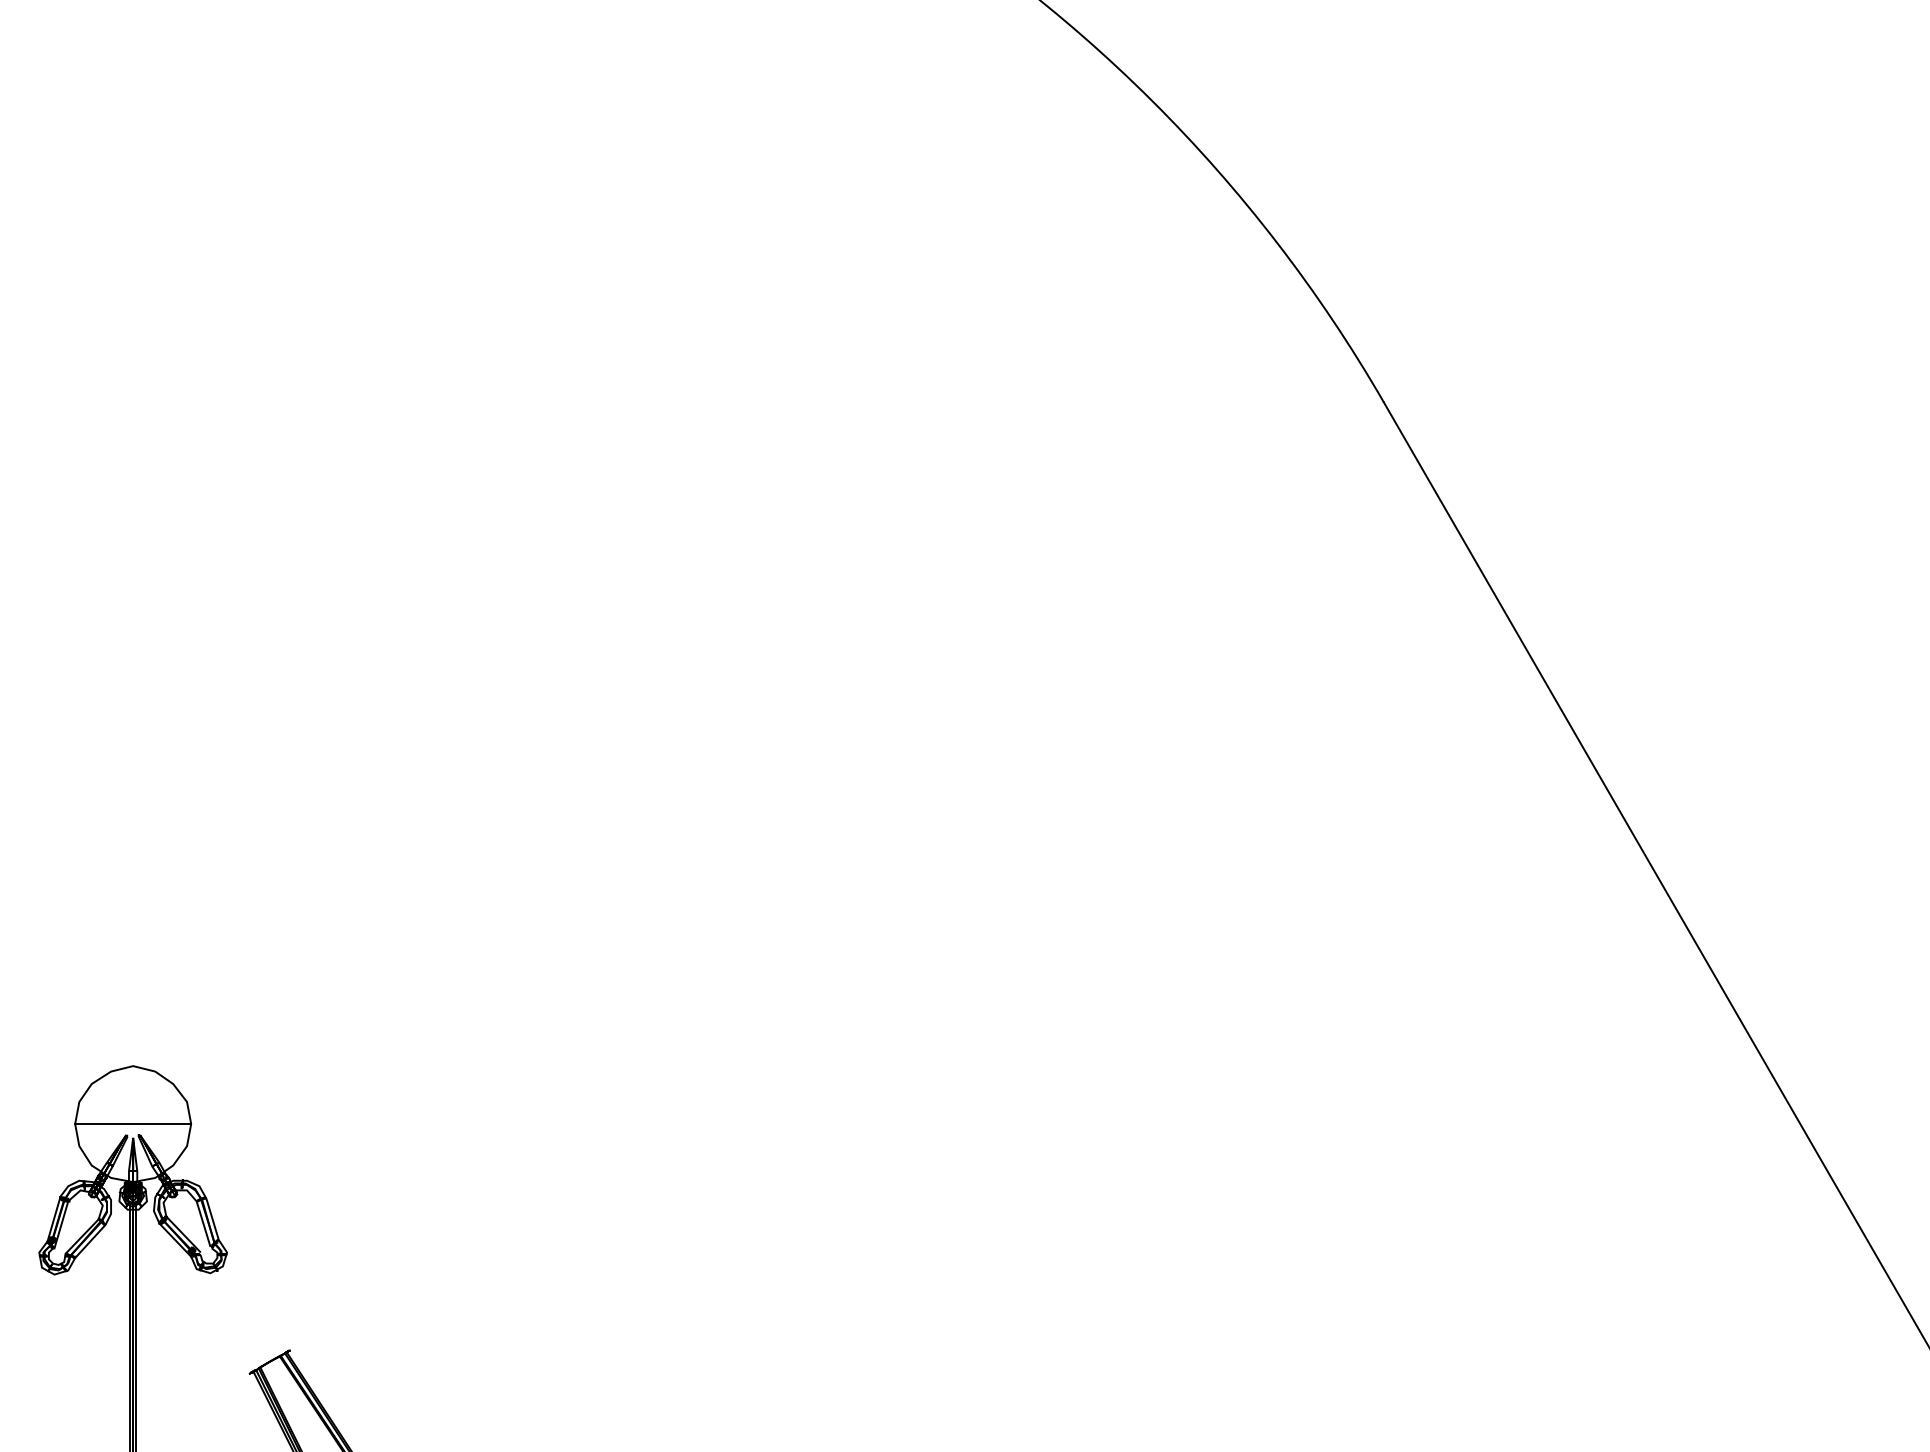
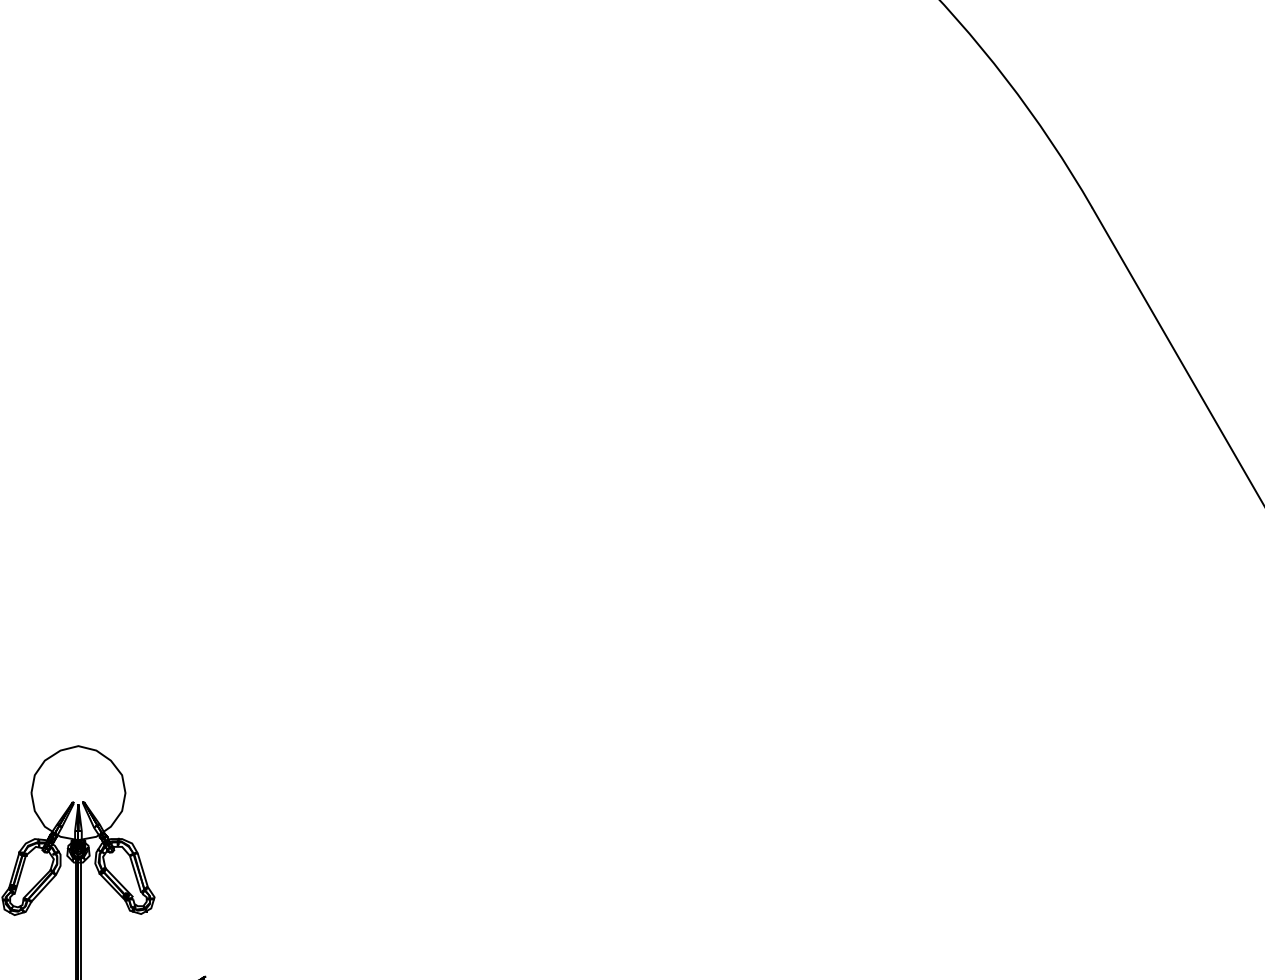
line: (133, 1124) -> (78, 793), removed

